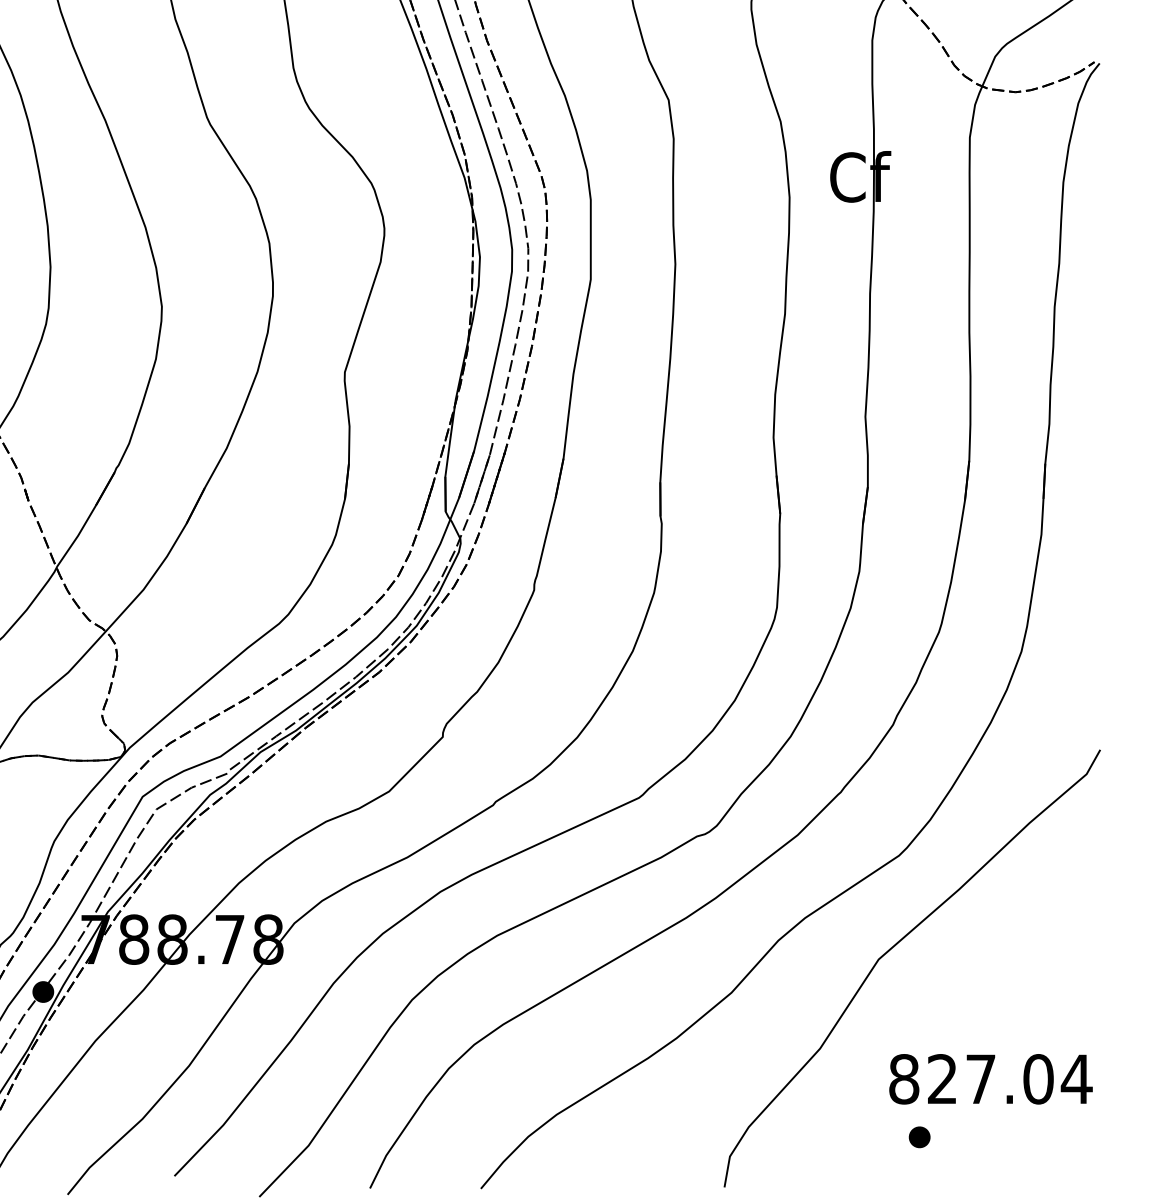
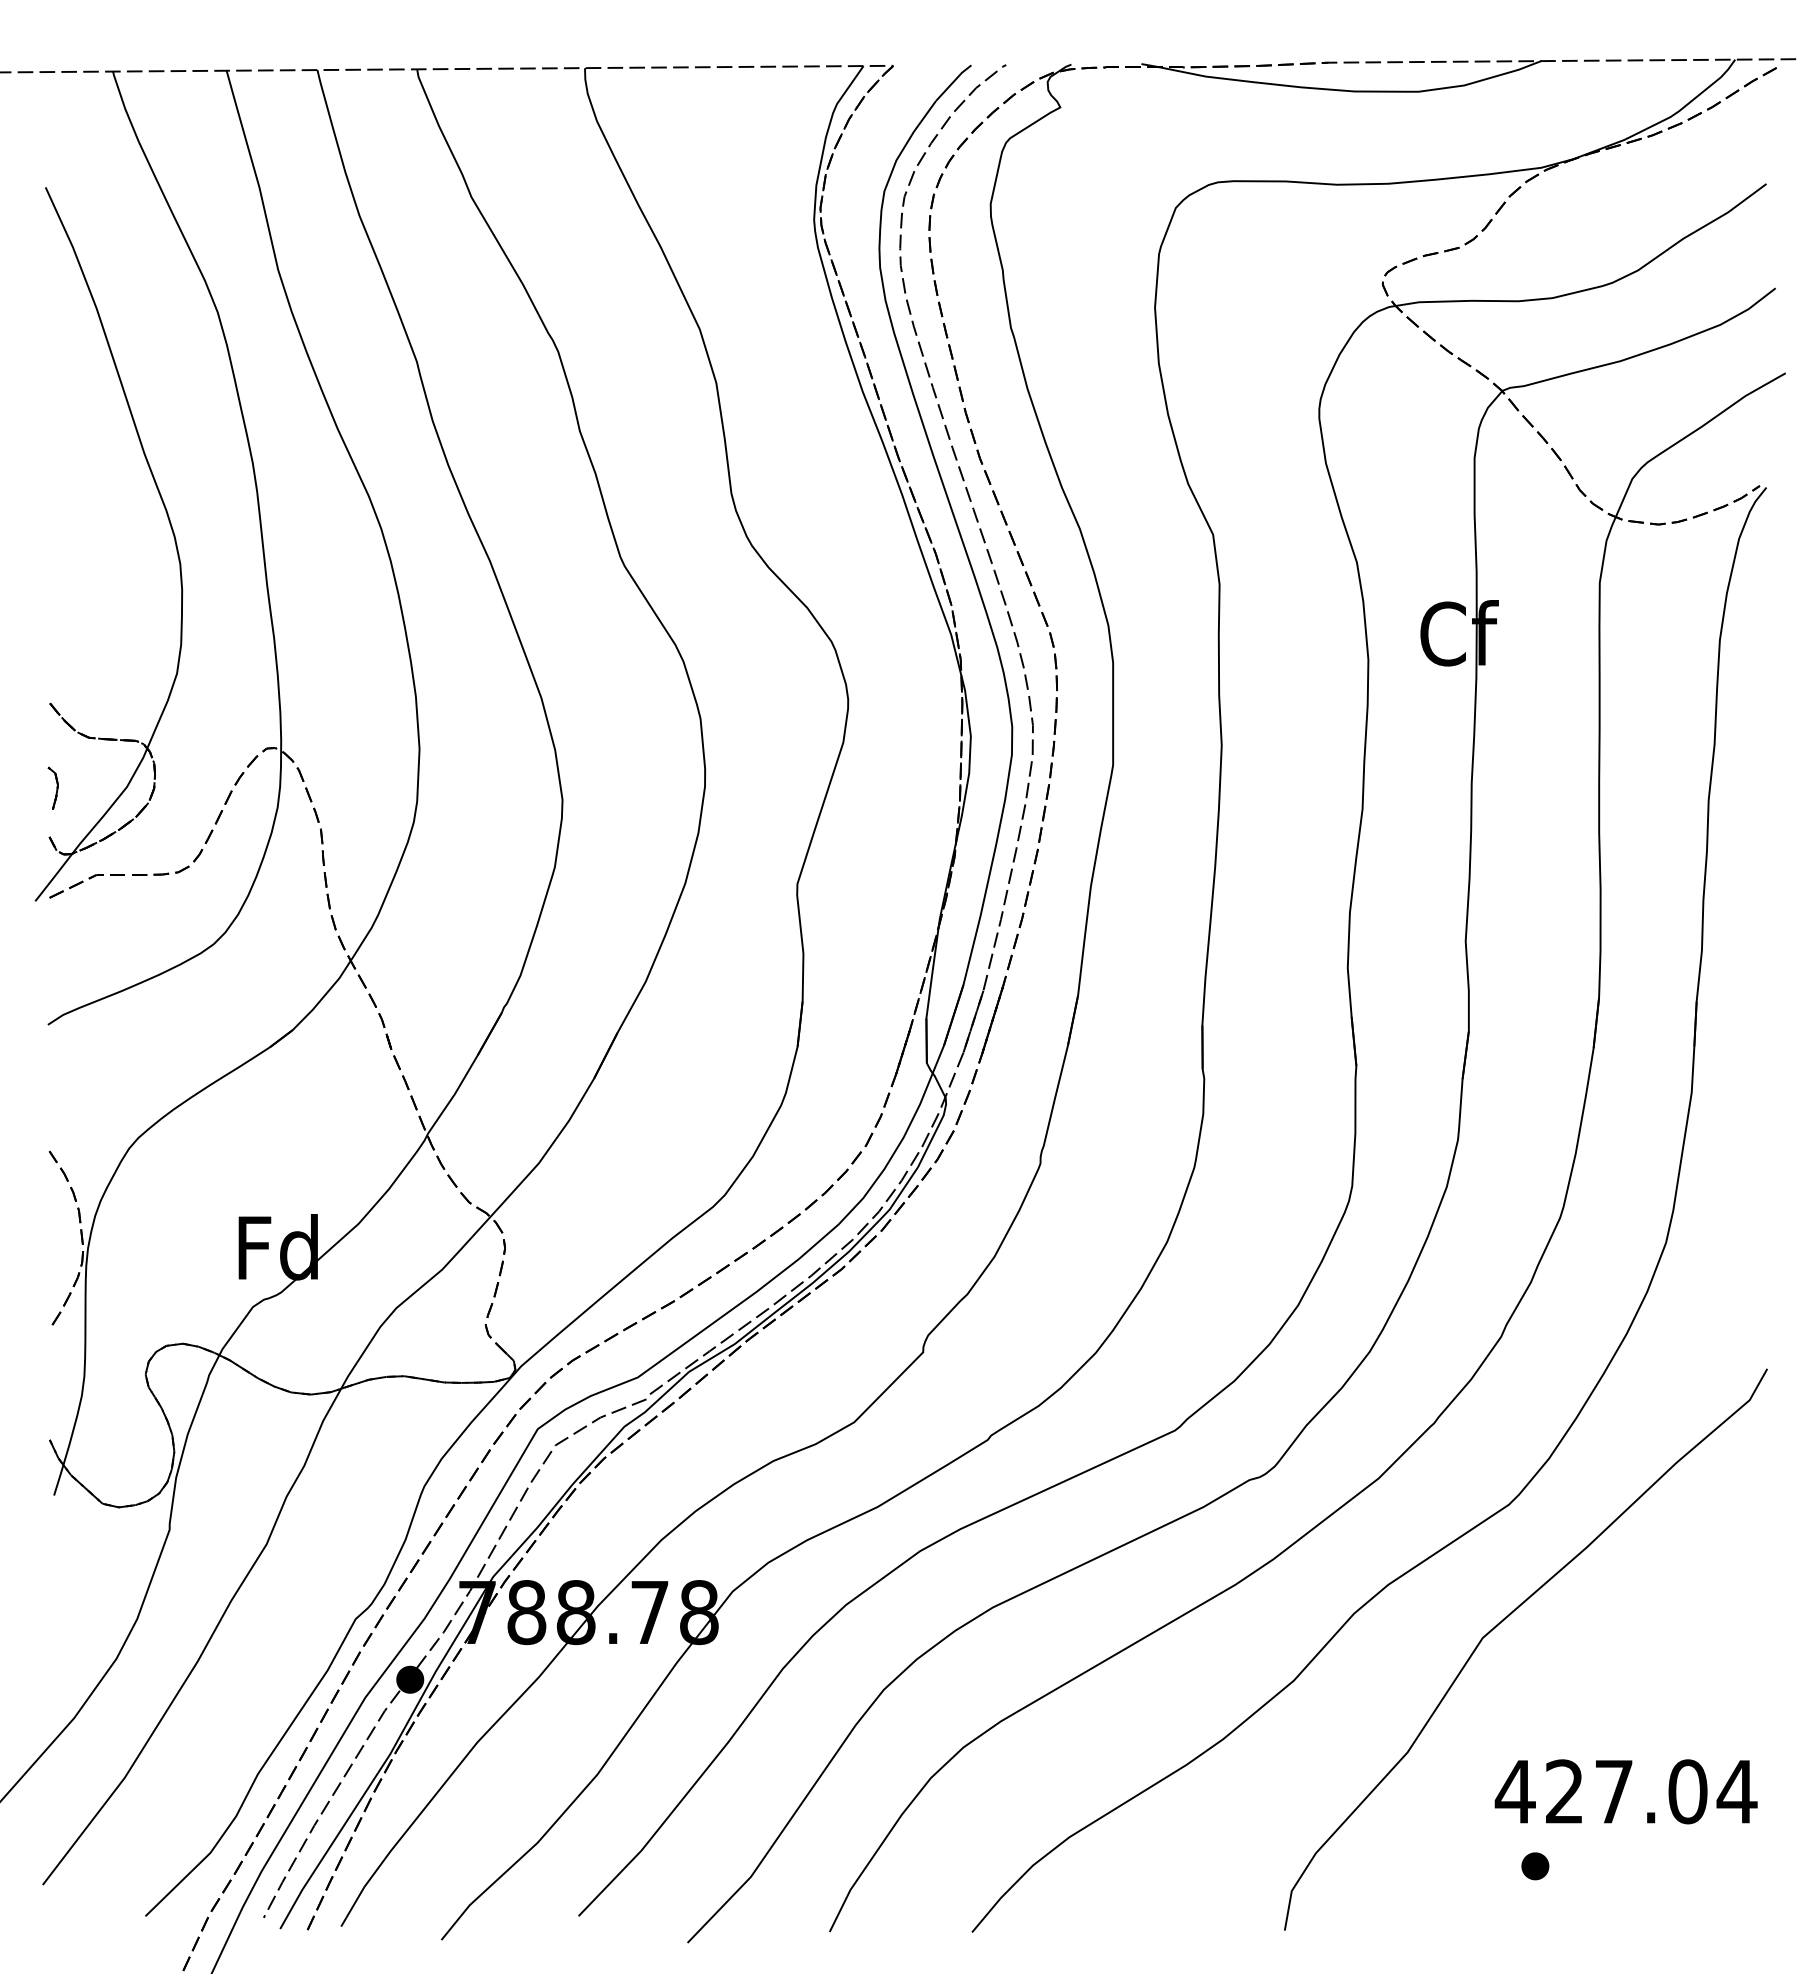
text: (903, 1079) -> (1514, 1791), 827.04 -> 427.04

